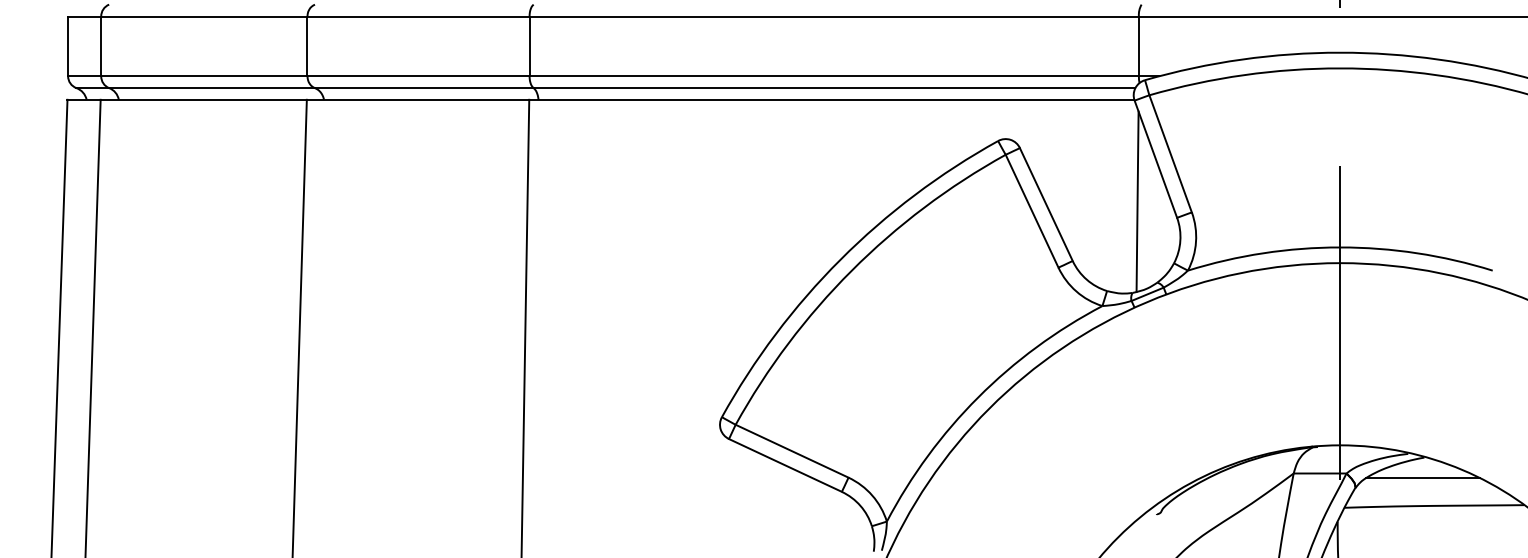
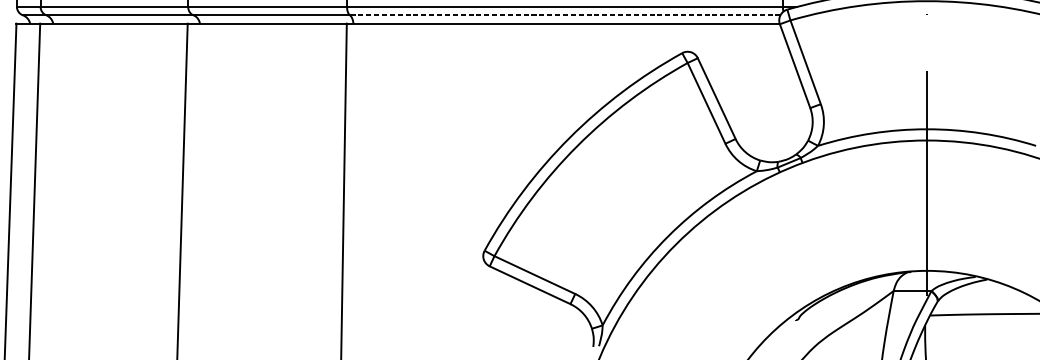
line: (834, 88) -> (565, 15), solid -> dashed
line: (1137, 201) -> (781, 96), removed
line: (1422, 478) -> (985, 294), removed

